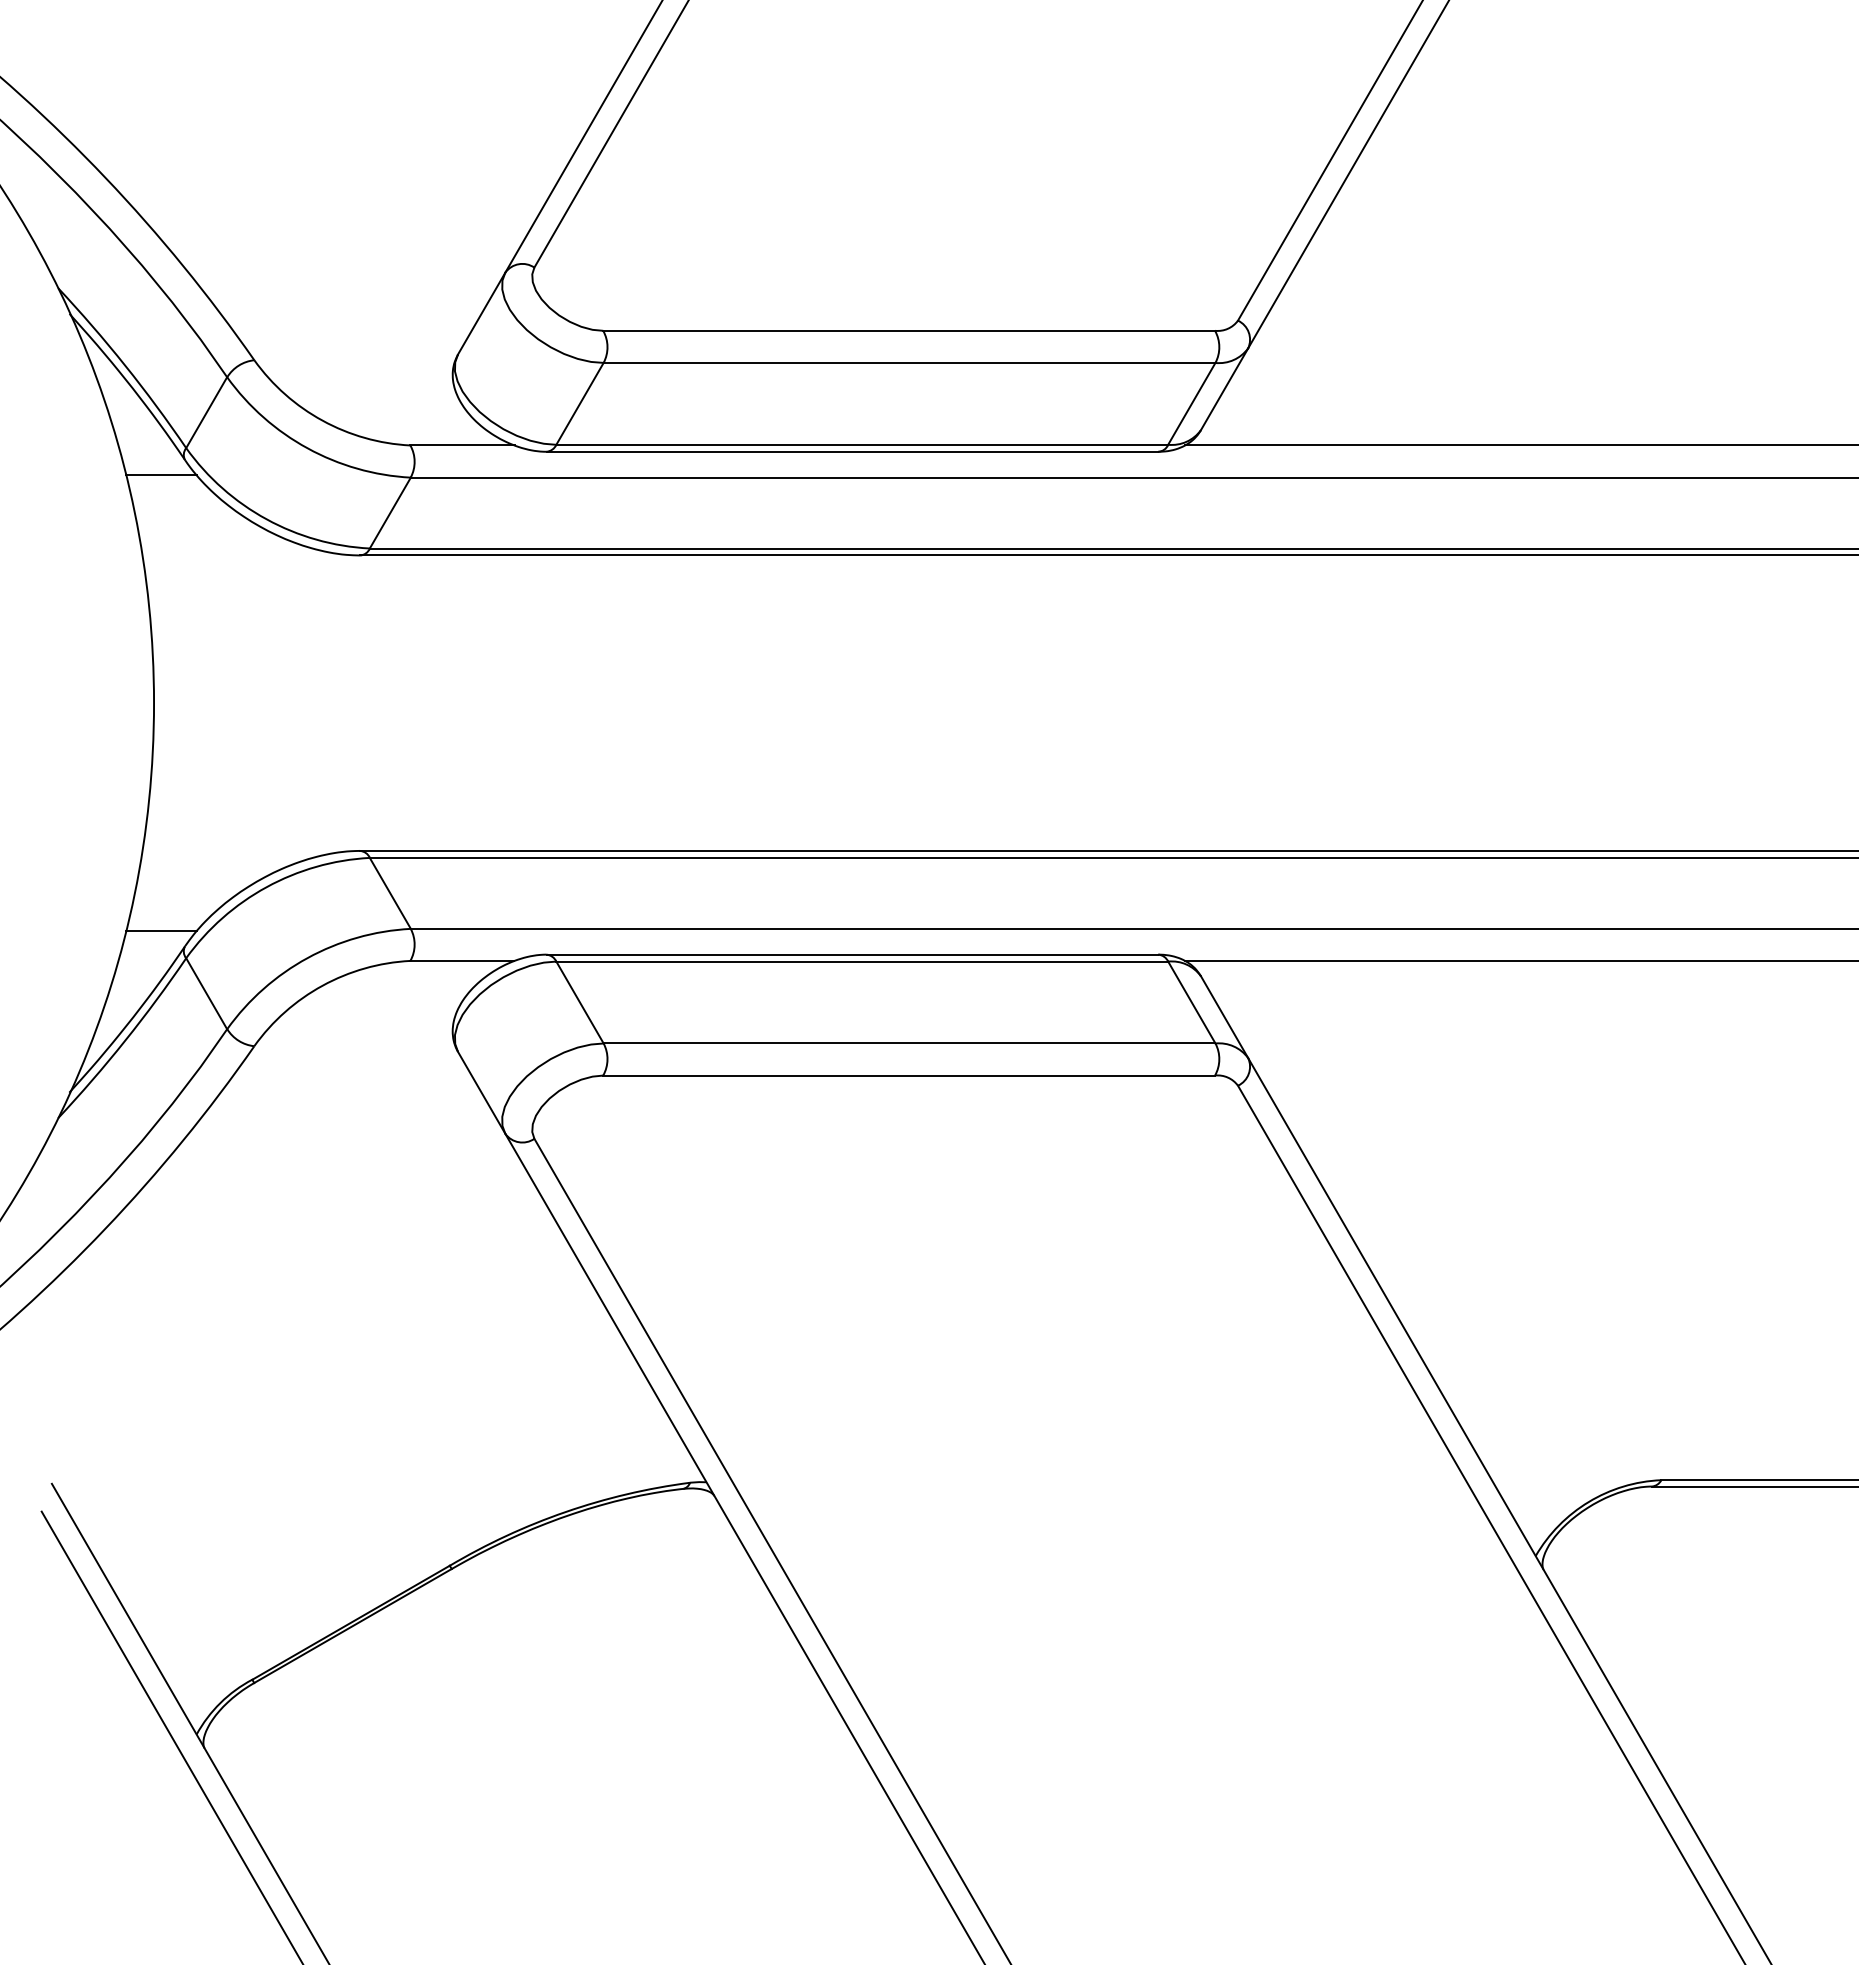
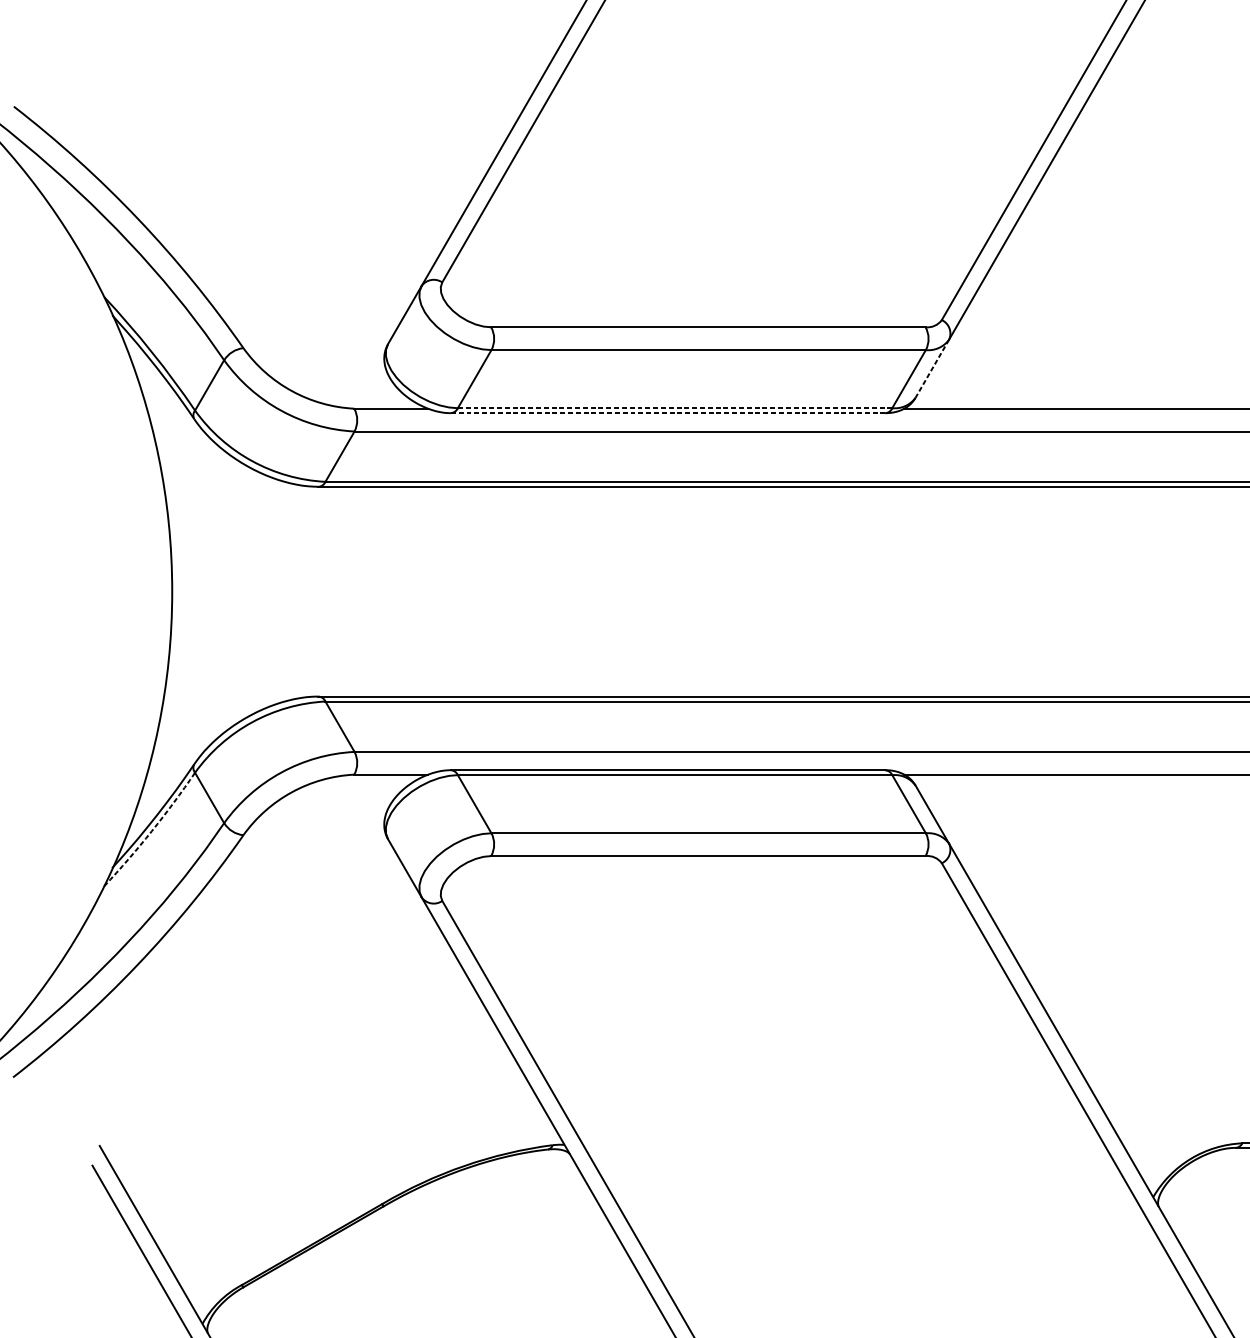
line: (1224, 389) -> (932, 368), solid -> dashed
line: (862, 444) -> (675, 408), solid -> dashed
line: (852, 451) -> (668, 412), solid -> dashed
line: (161, 475) -> (177, 430), removed
line: (161, 931) -> (177, 753), removed
arc: (125, 1040) -> (151, 831), solid -> dashed

